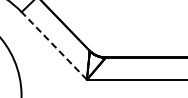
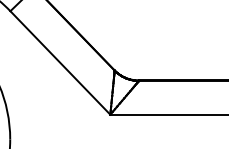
line: (54, 45) -> (60, 62), dashed -> solid

